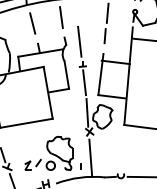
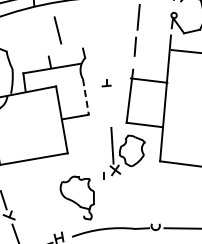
line: (61, 17) -> (78, 22), removed
line: (32, 23) -> (57, 30), moved
line: (79, 41) -> (102, 53), removed
line: (67, 75) -> (86, 97), solid -> dashed
line: (84, 82) -> (108, 106), removed
line: (90, 158) -> (116, 204), removed
part: (40, 164) -> (51, 212), removed
line: (80, 166) -> (103, 175), moved

